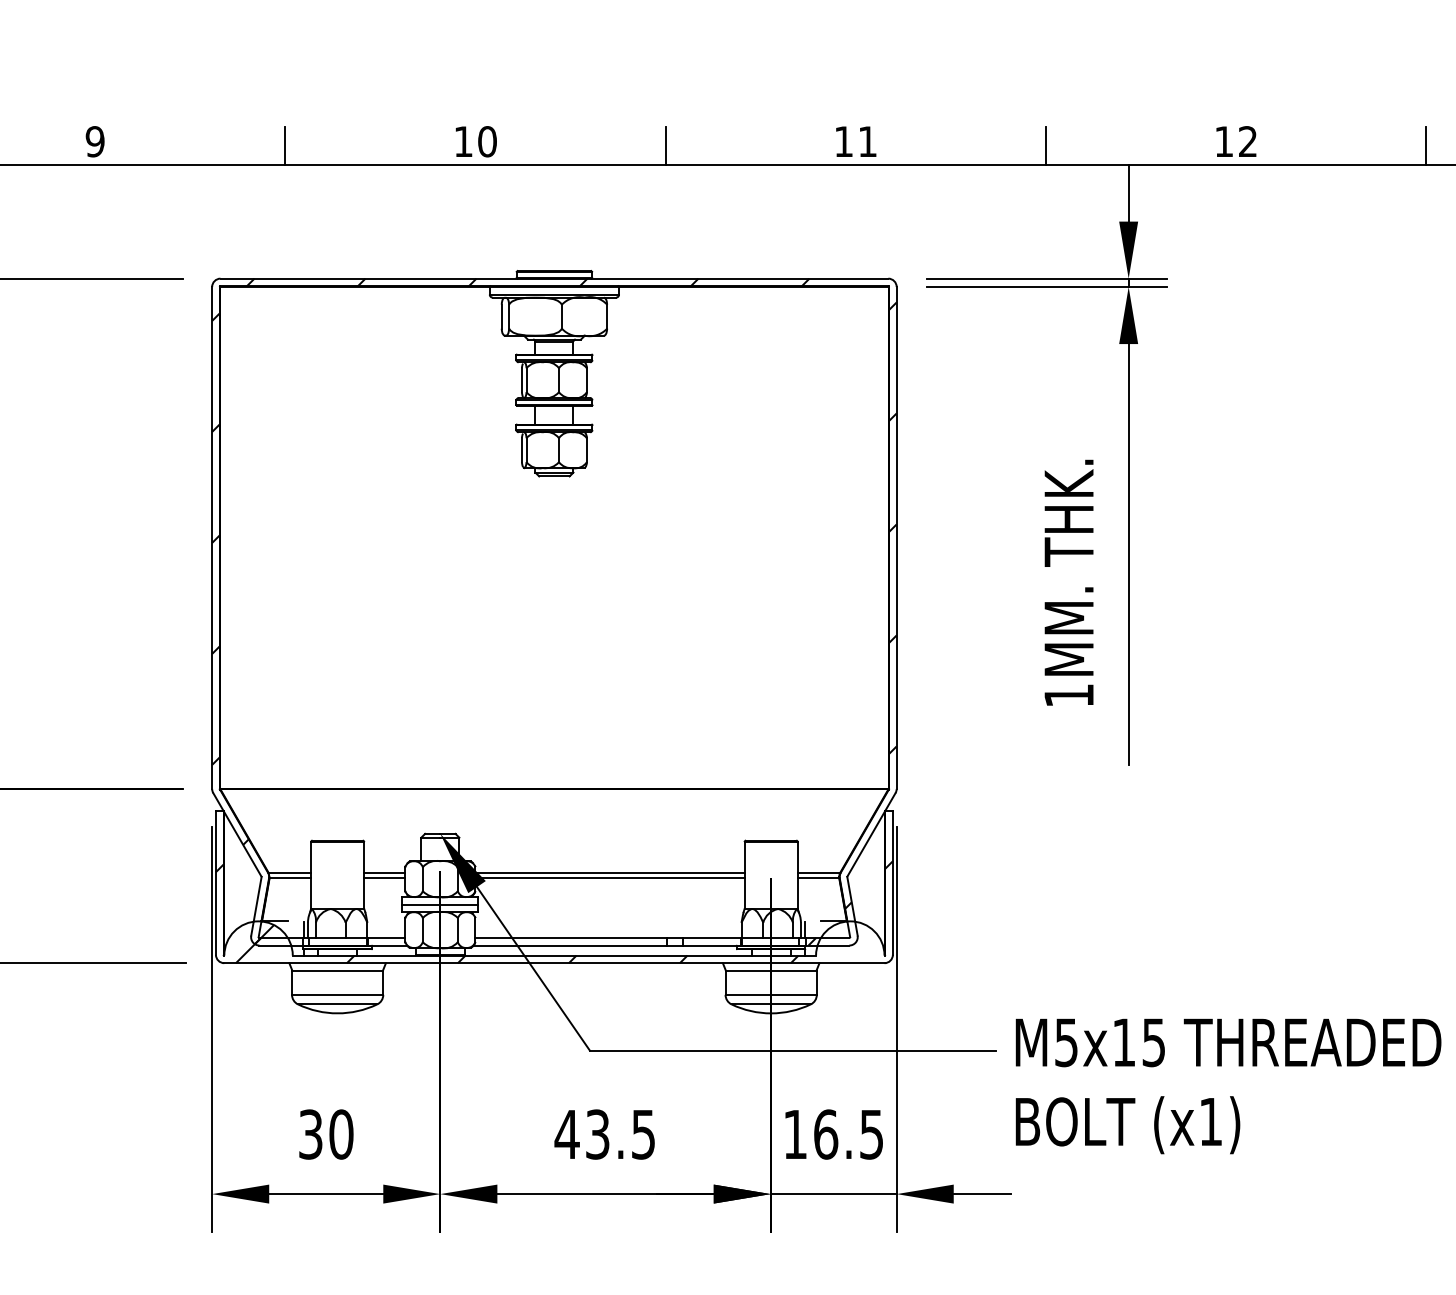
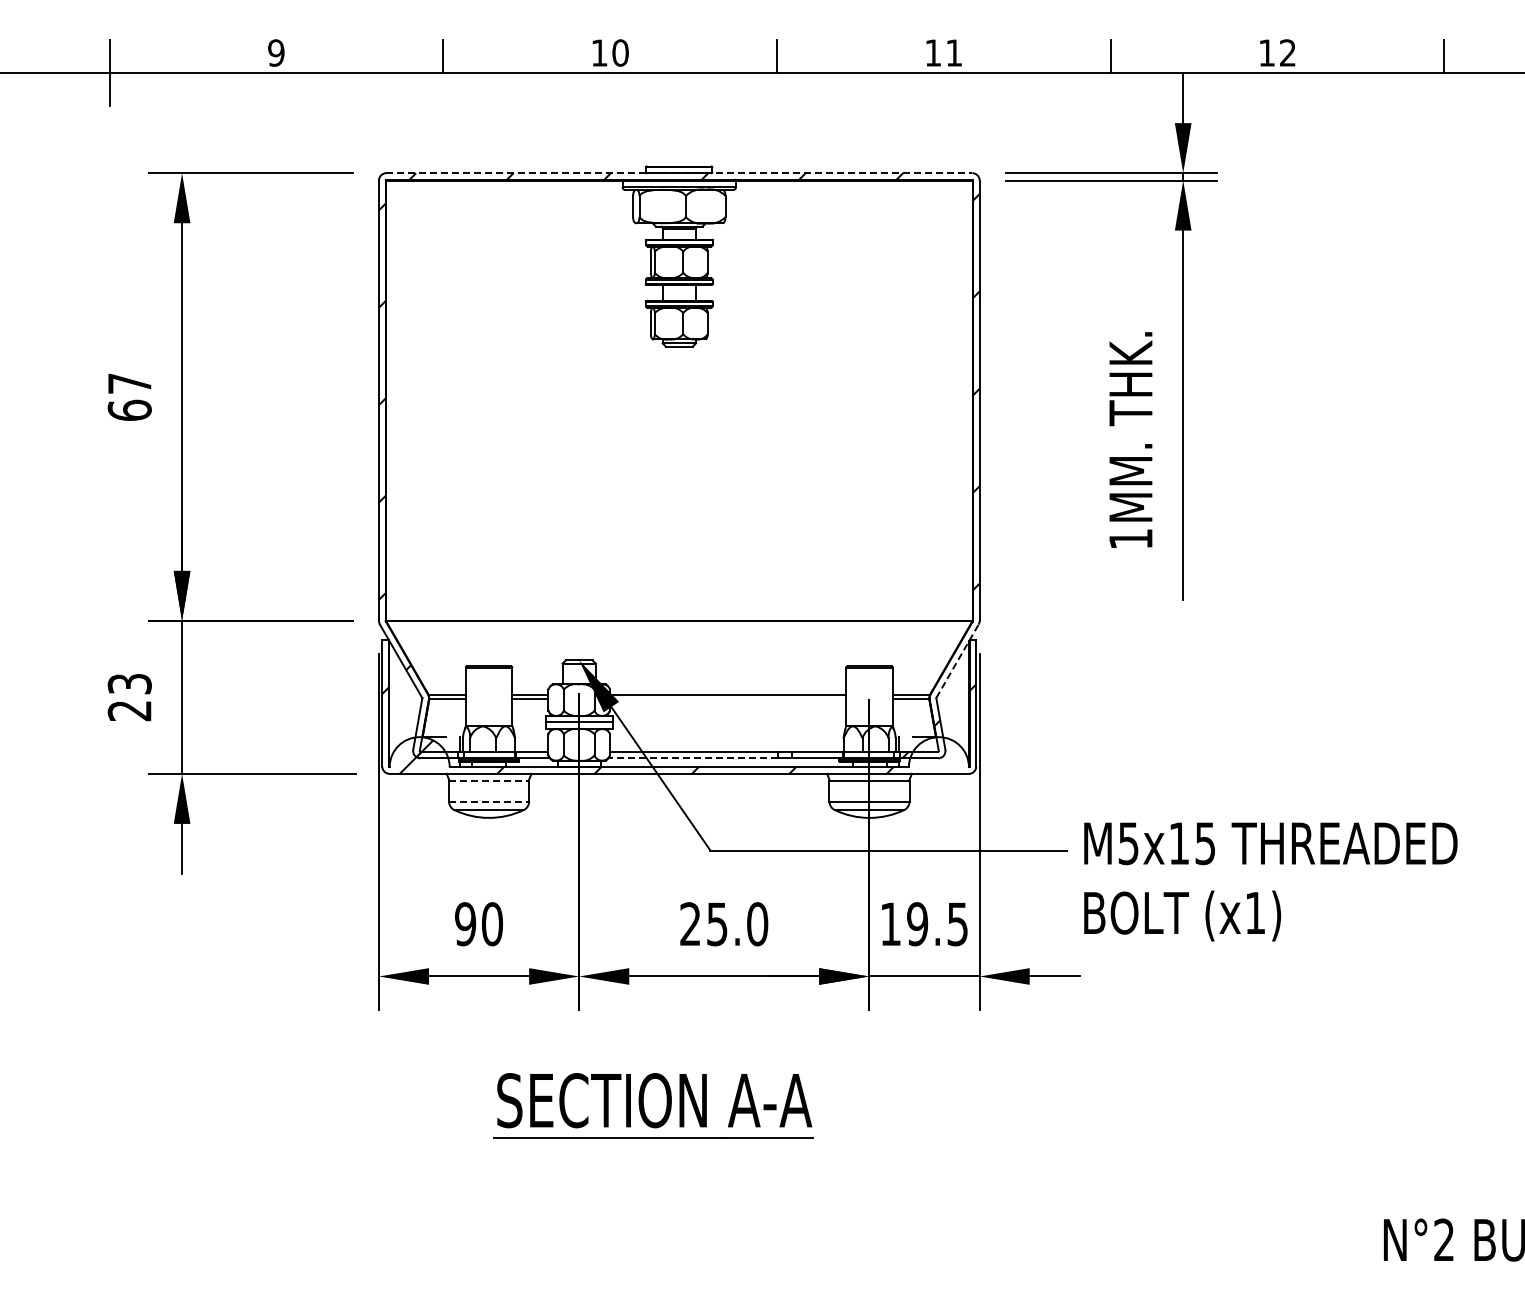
line: (554, 279) -> (679, 173), solid -> dashed
line: (871, 833) -> (957, 660), solid -> dashed
line: (610, 878) -> (728, 699), removed
line: (570, 945) -> (693, 758), solid -> dashed
line: (338, 970) -> (489, 780), solid -> dashed
line: (338, 994) -> (489, 801), solid -> dashed
text: (310, 1134) -> (465, 924), 30 -> 90
text: (604, 1134) -> (723, 924), 43.5 -> 25.0
text: (825, 1134) -> (917, 924), 16.5 -> 19.5

